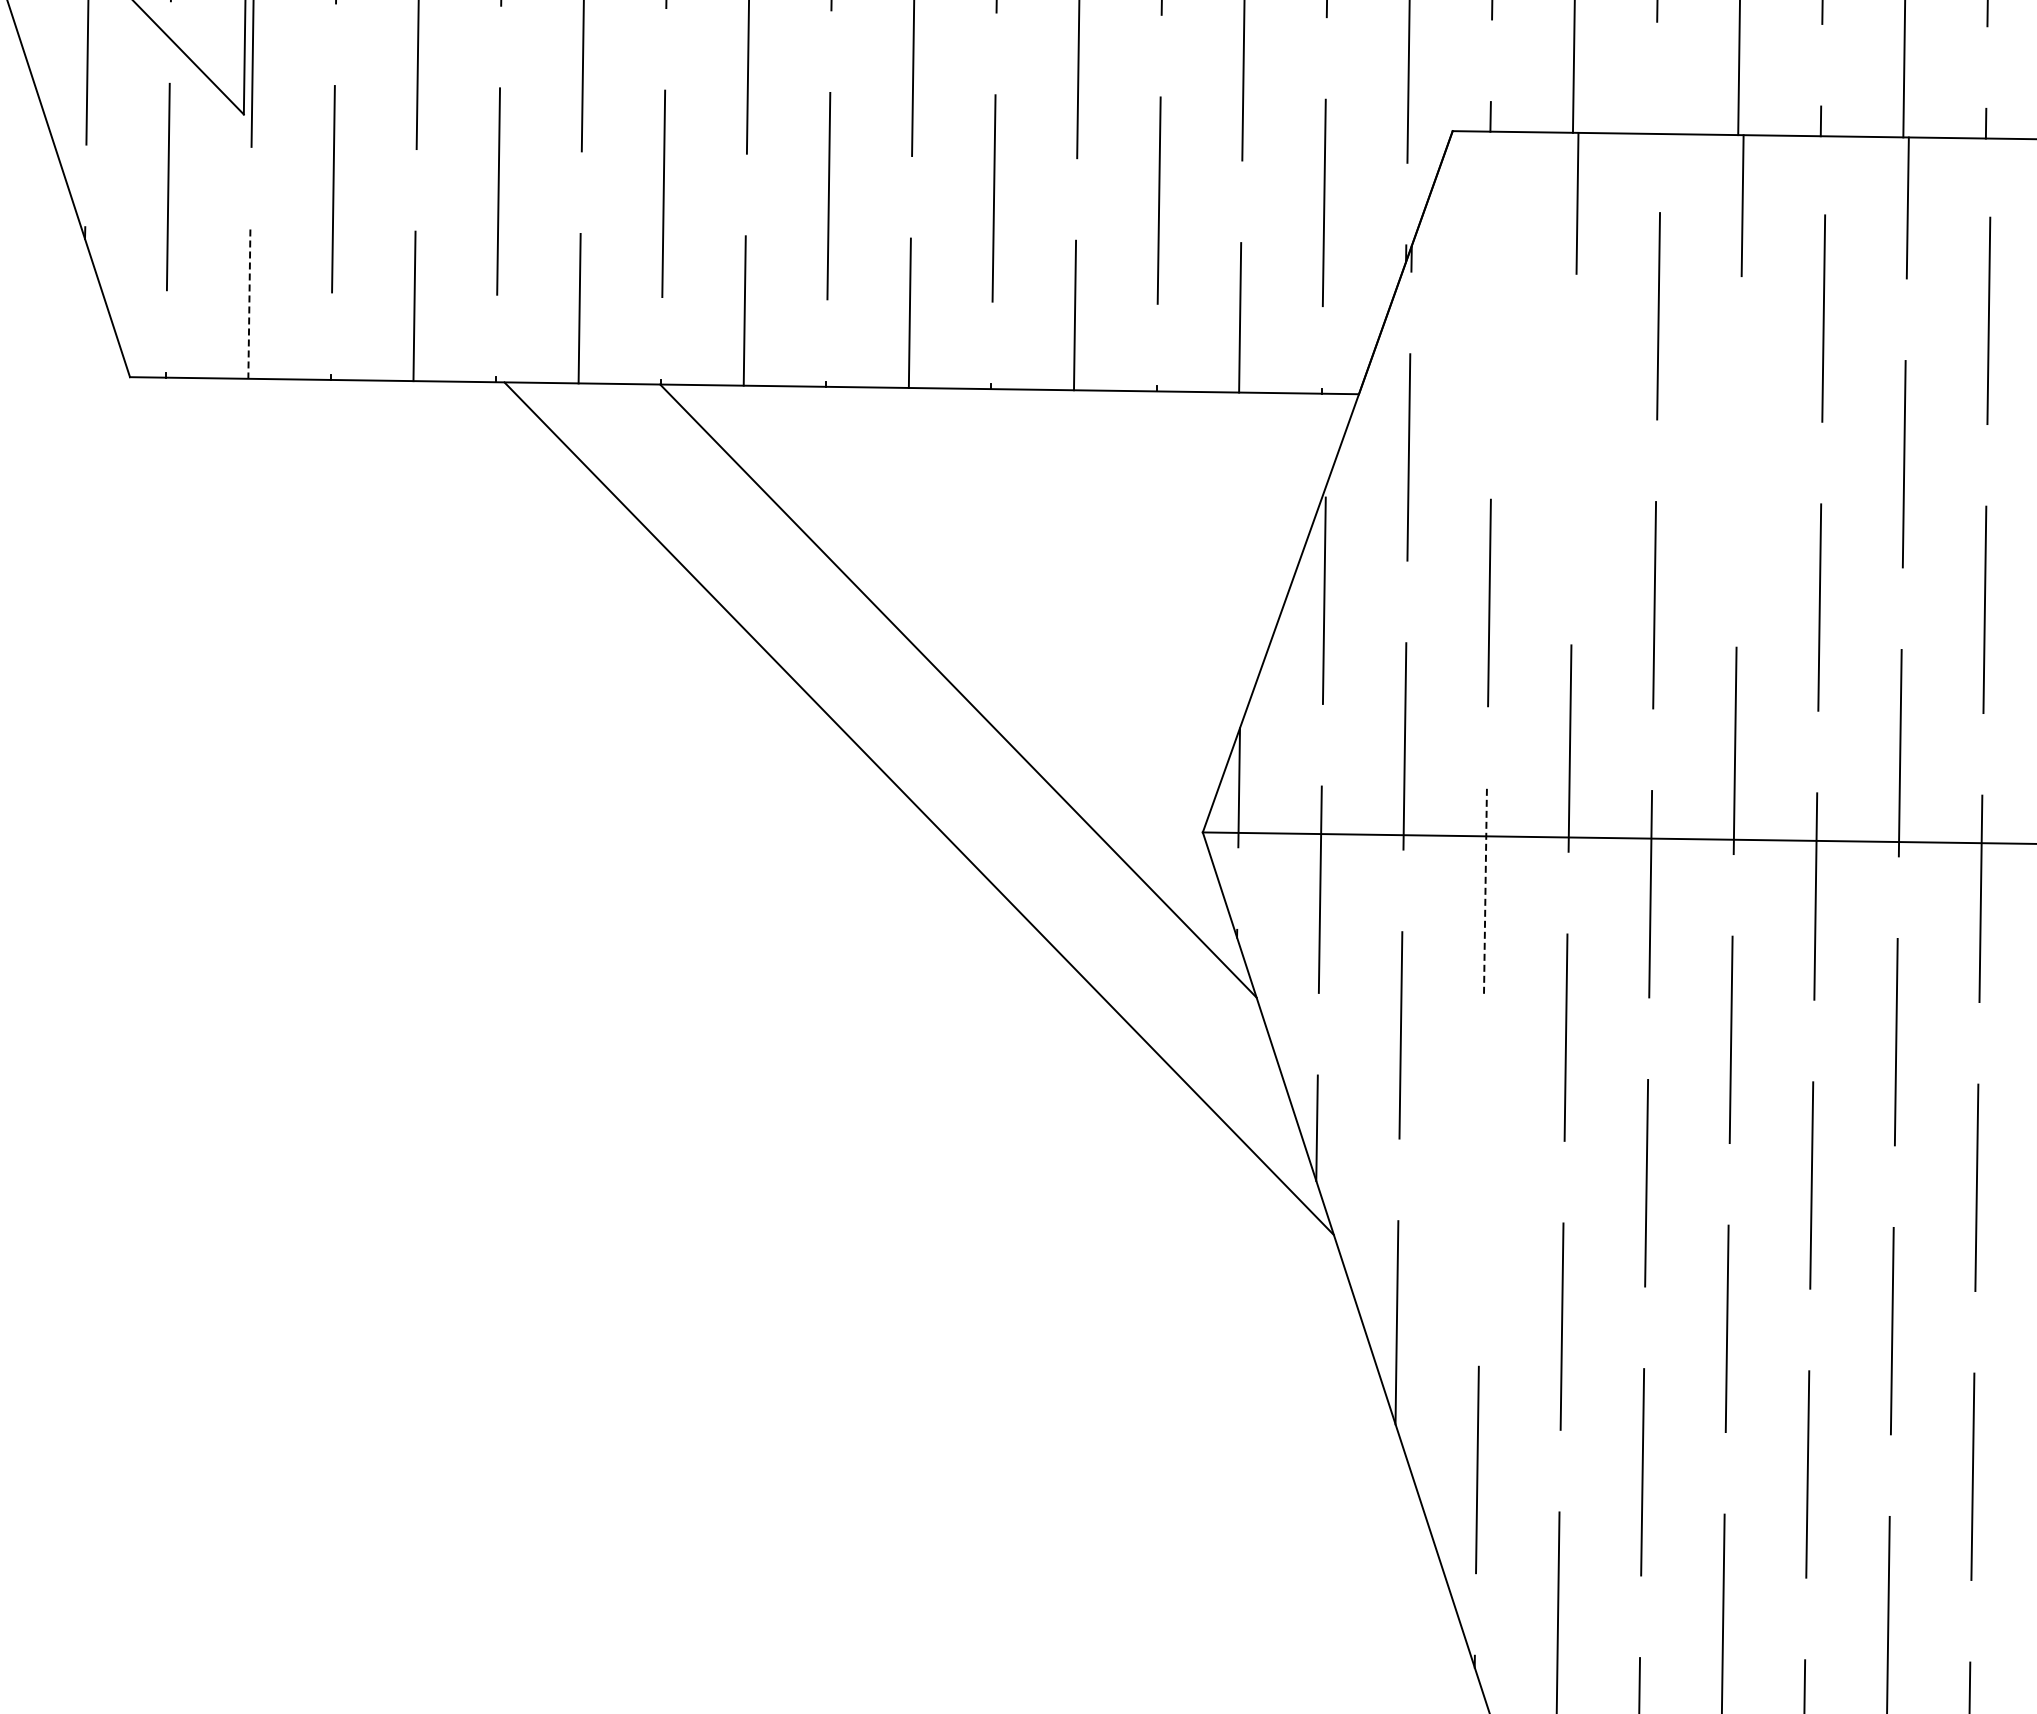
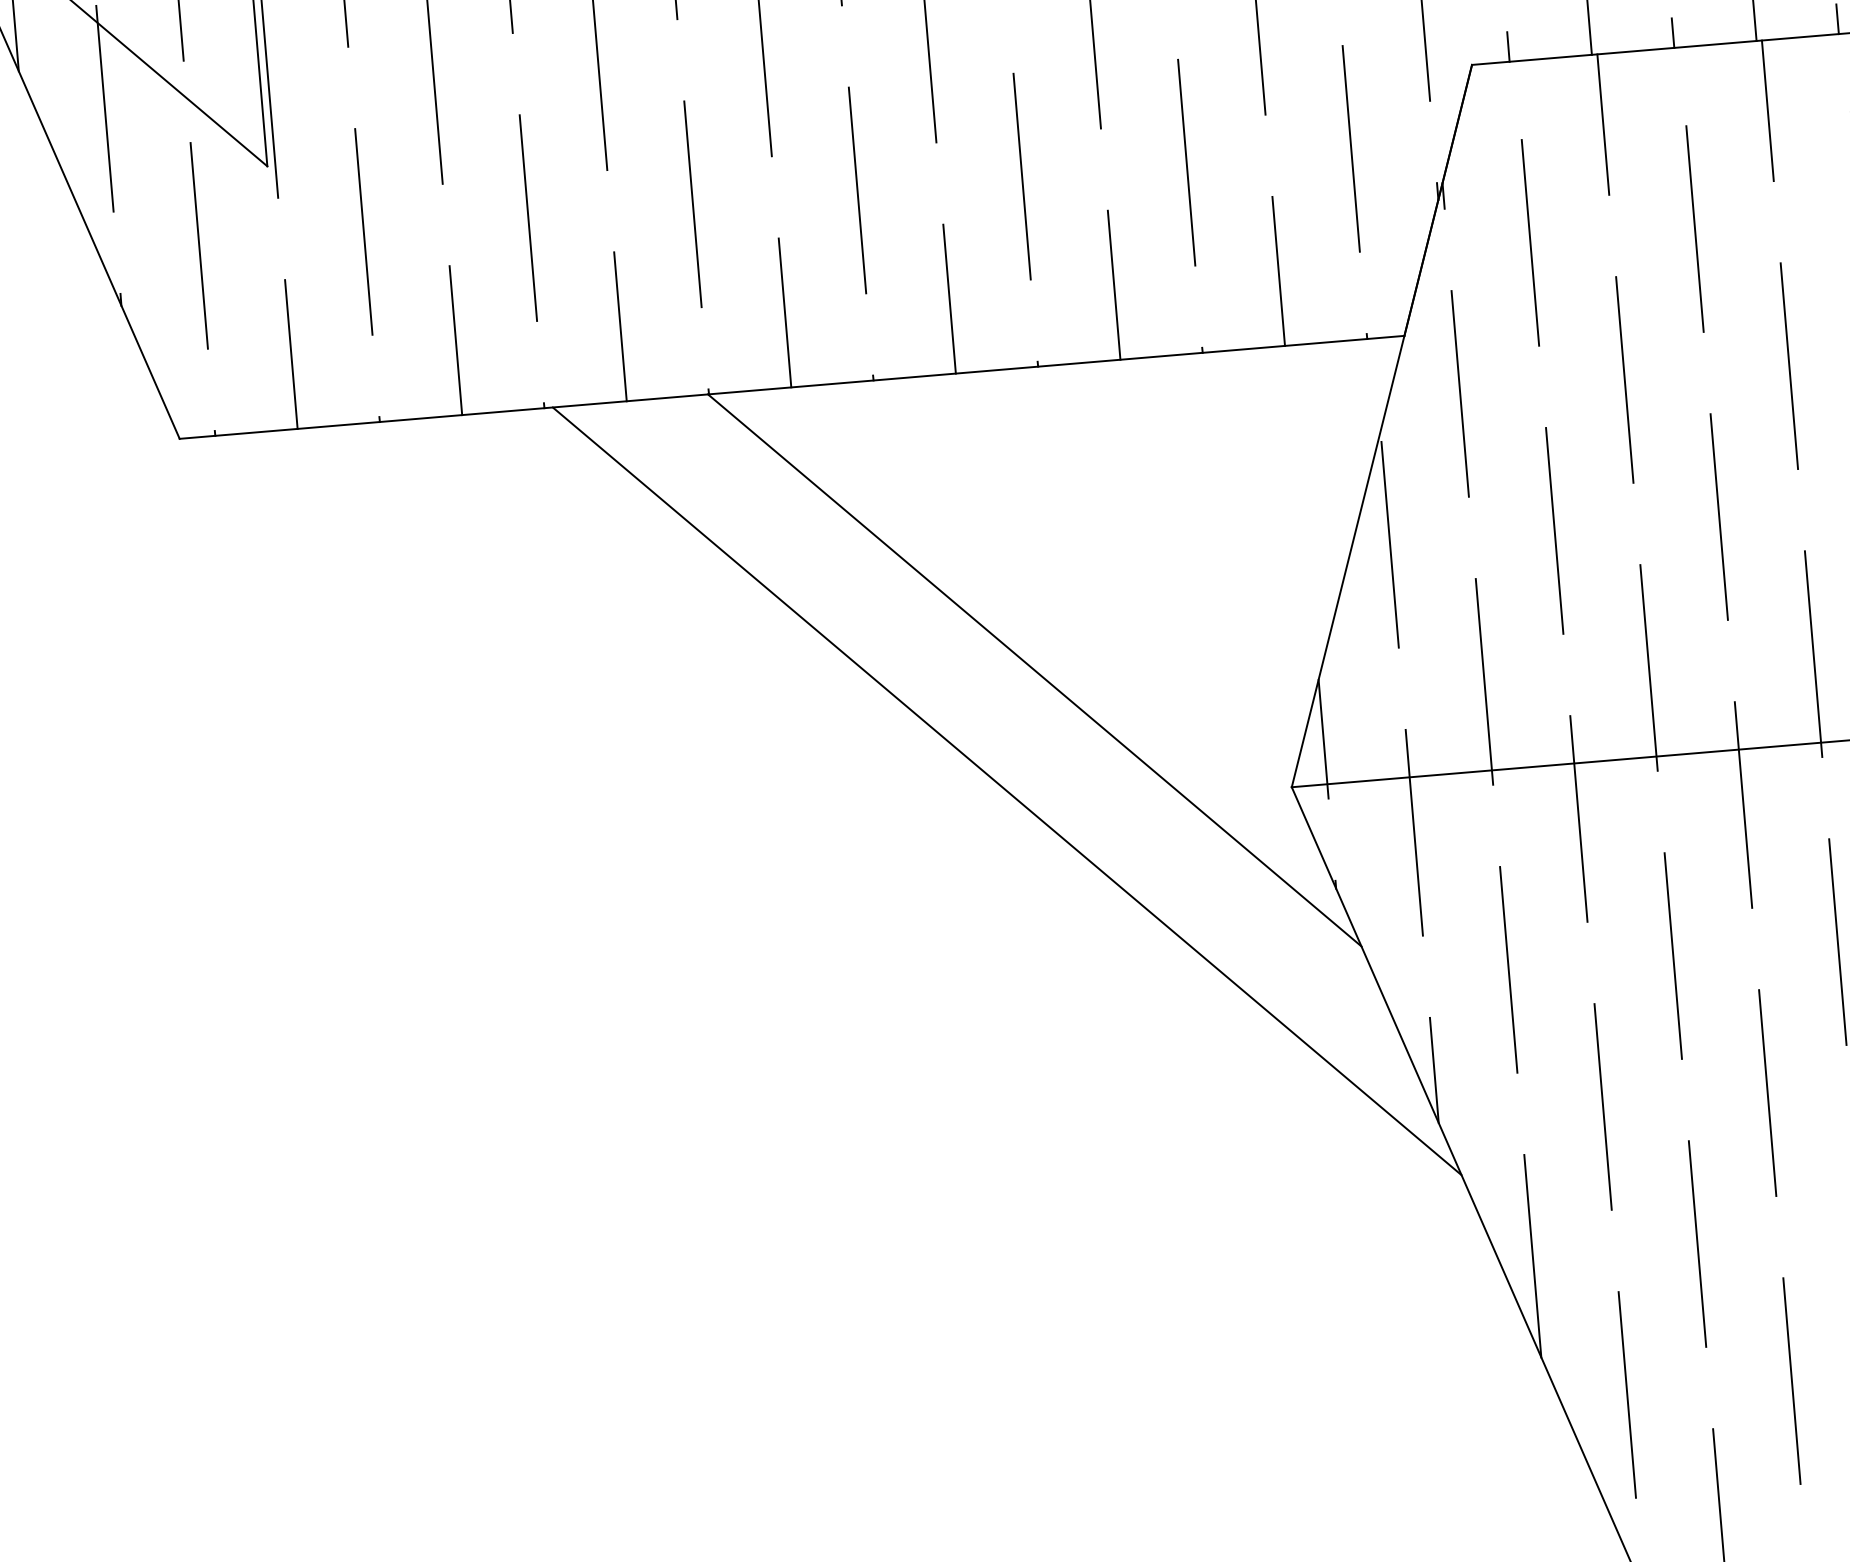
line: (1655, 118) -> (1672, 32), added
line: (249, 304) -> (291, 354), dashed -> solid
line: (1493, 313) -> (1530, 242), added
line: (1573, 459) -> (1624, 379), added
line: (1738, 461) -> (1788, 365), added
line: (1485, 892) -> (1578, 819), dashed -> solid
line: (1481, 1180) -> (1603, 1106), added

